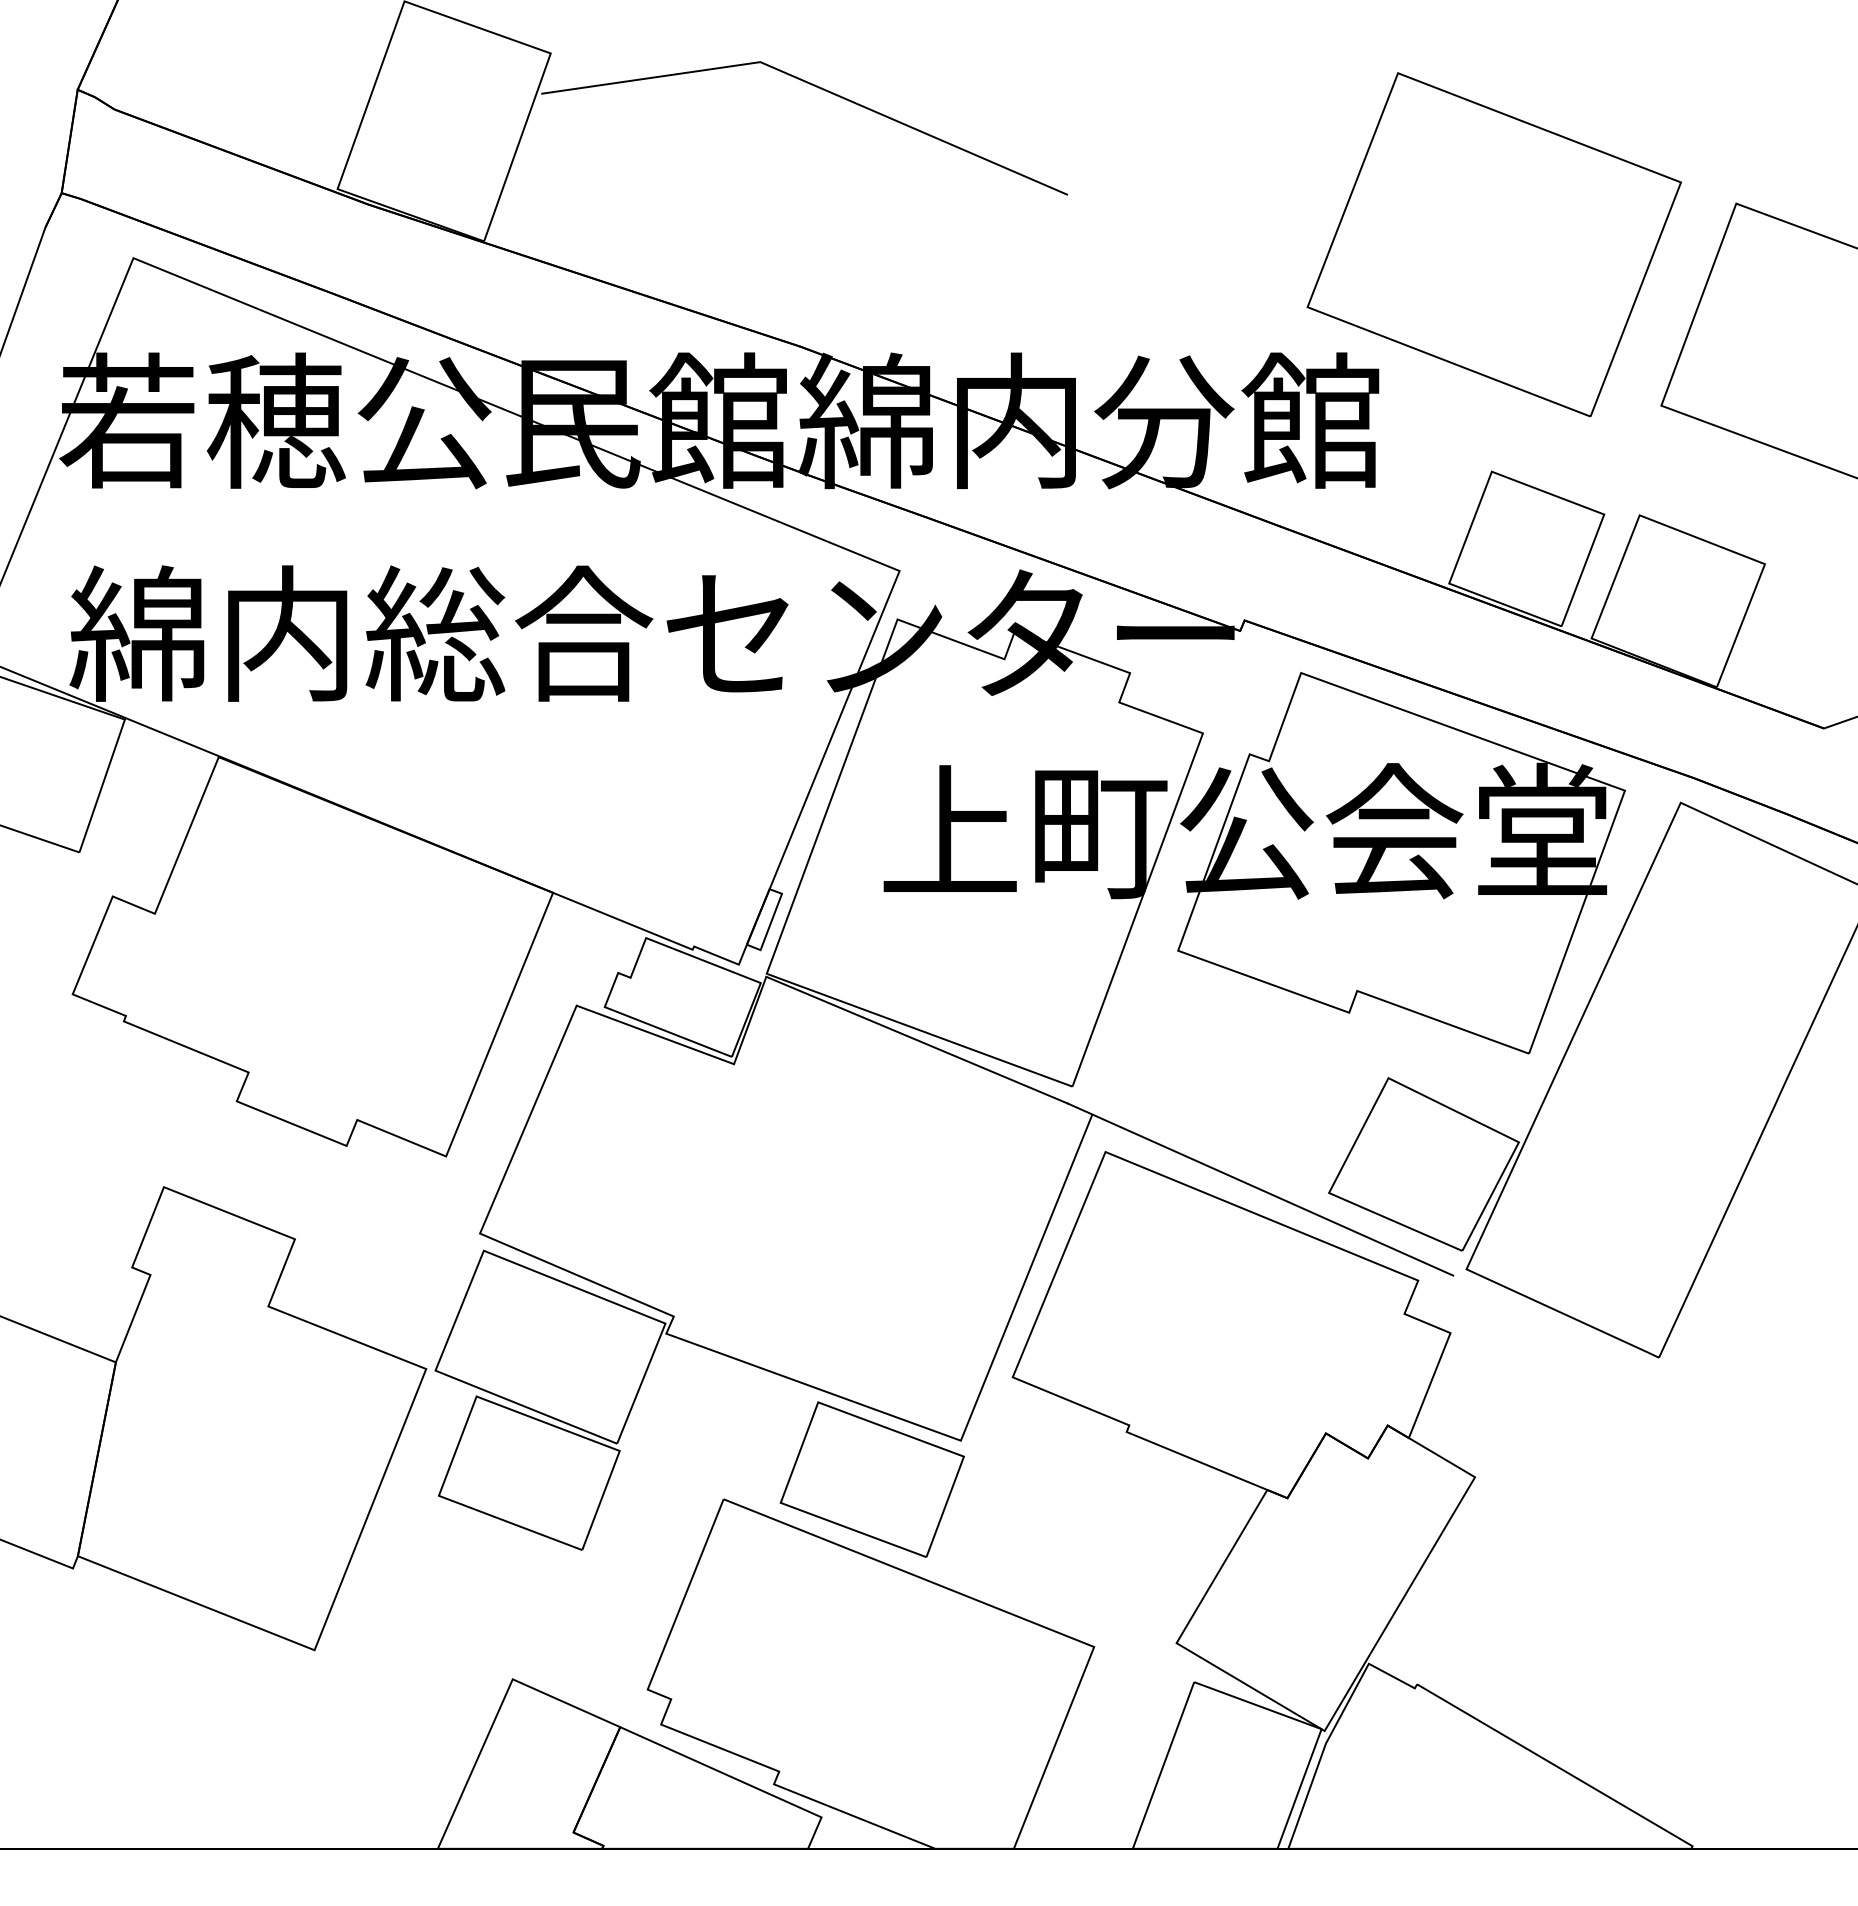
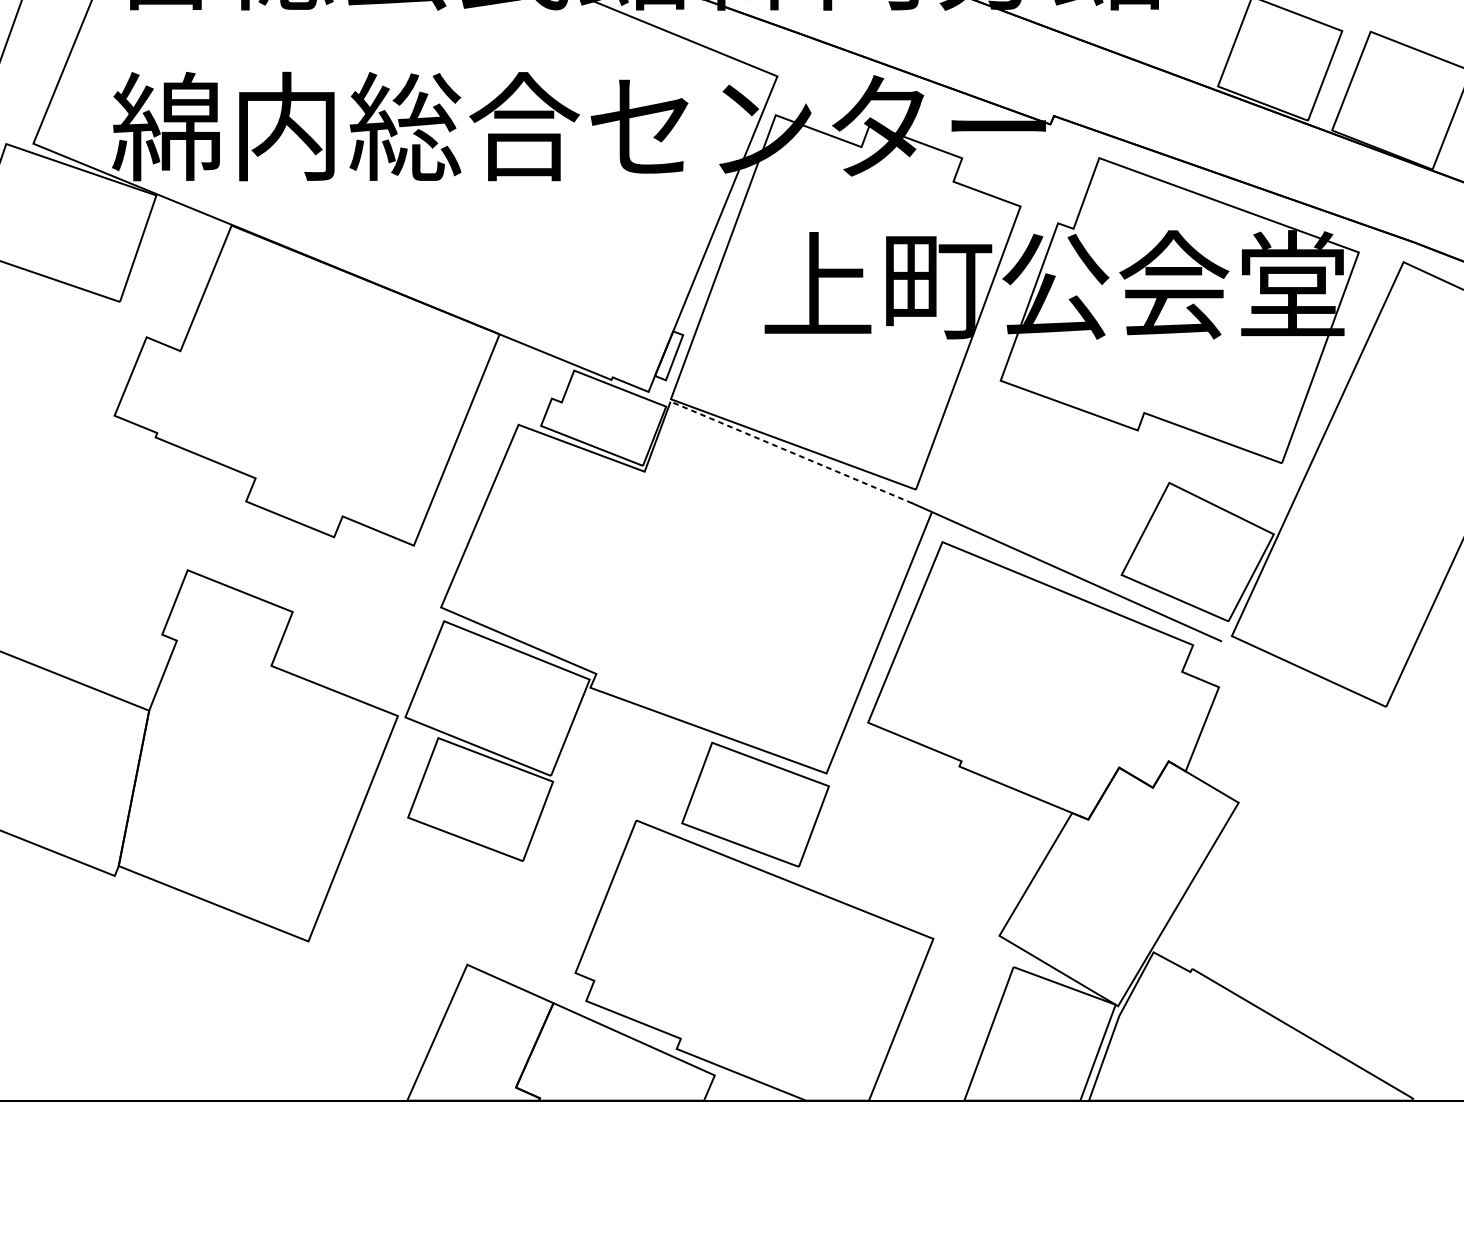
line: (917, 1040) -> (791, 452), solid -> dashed

